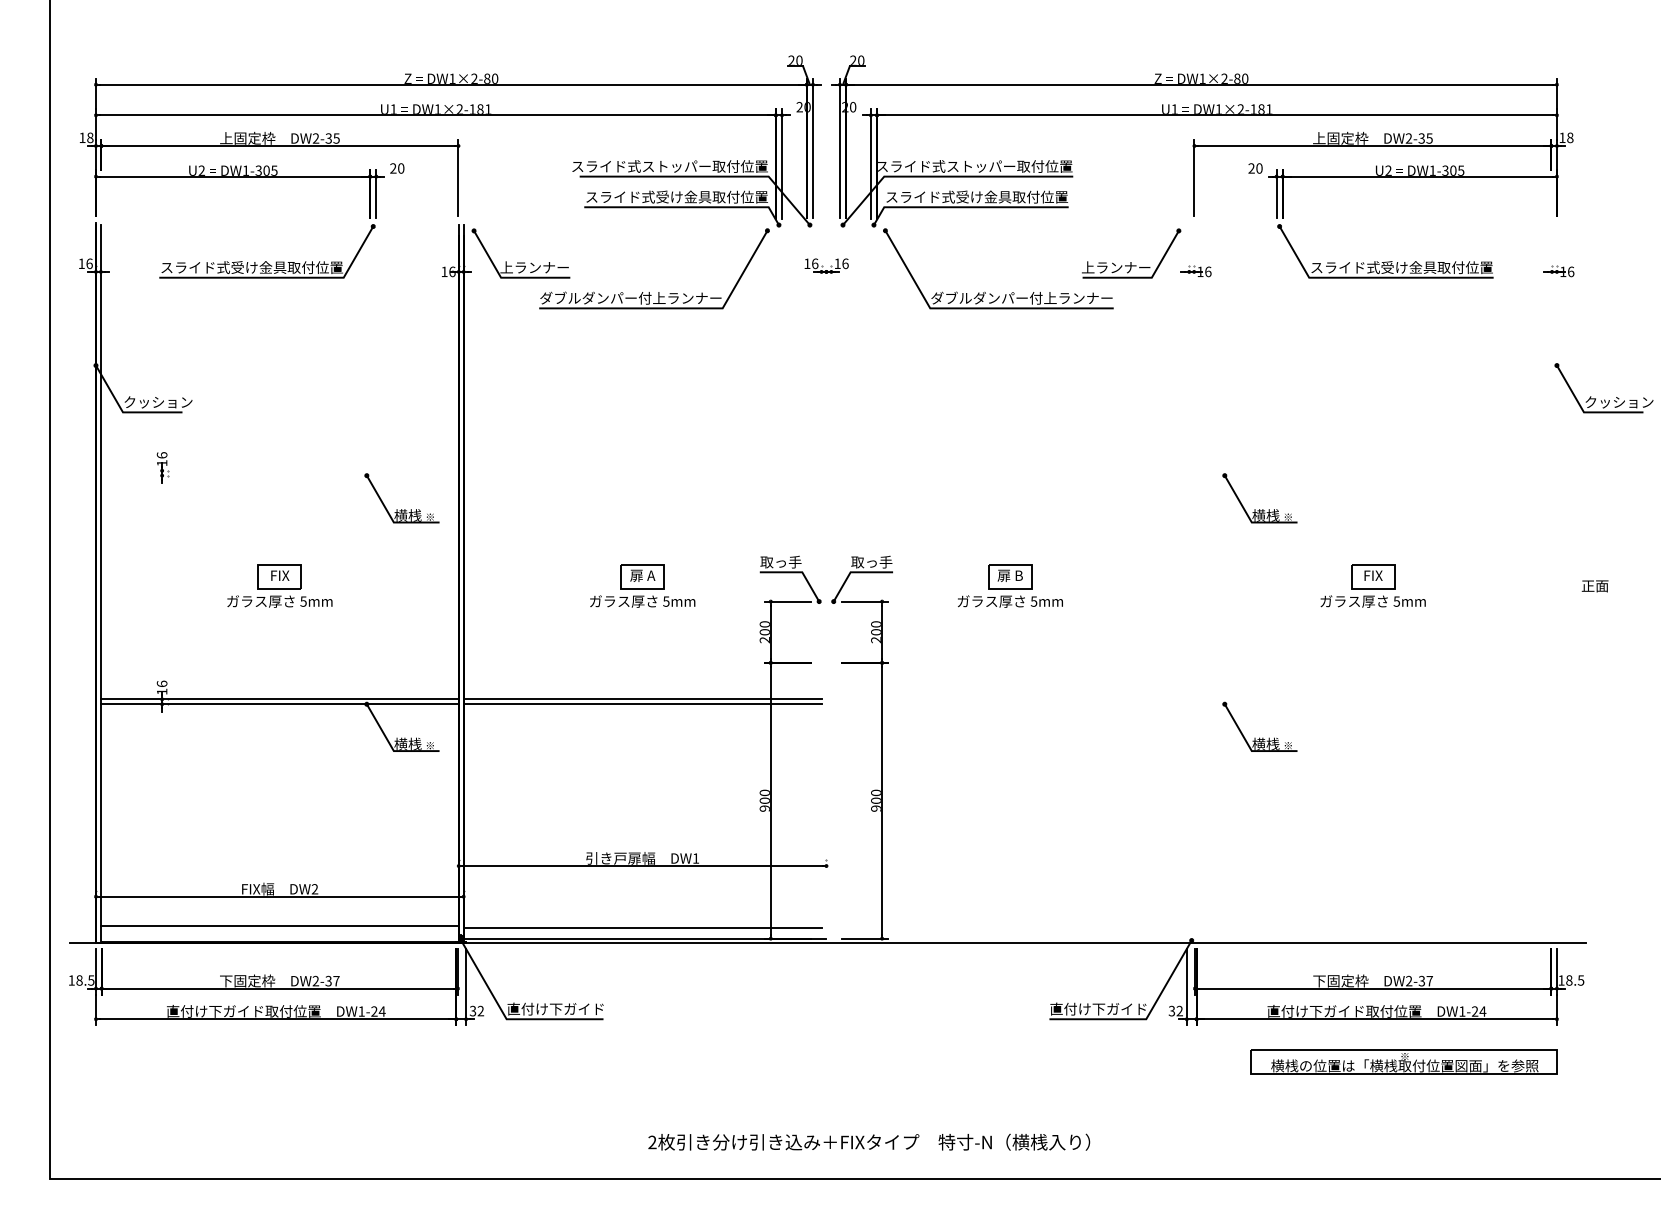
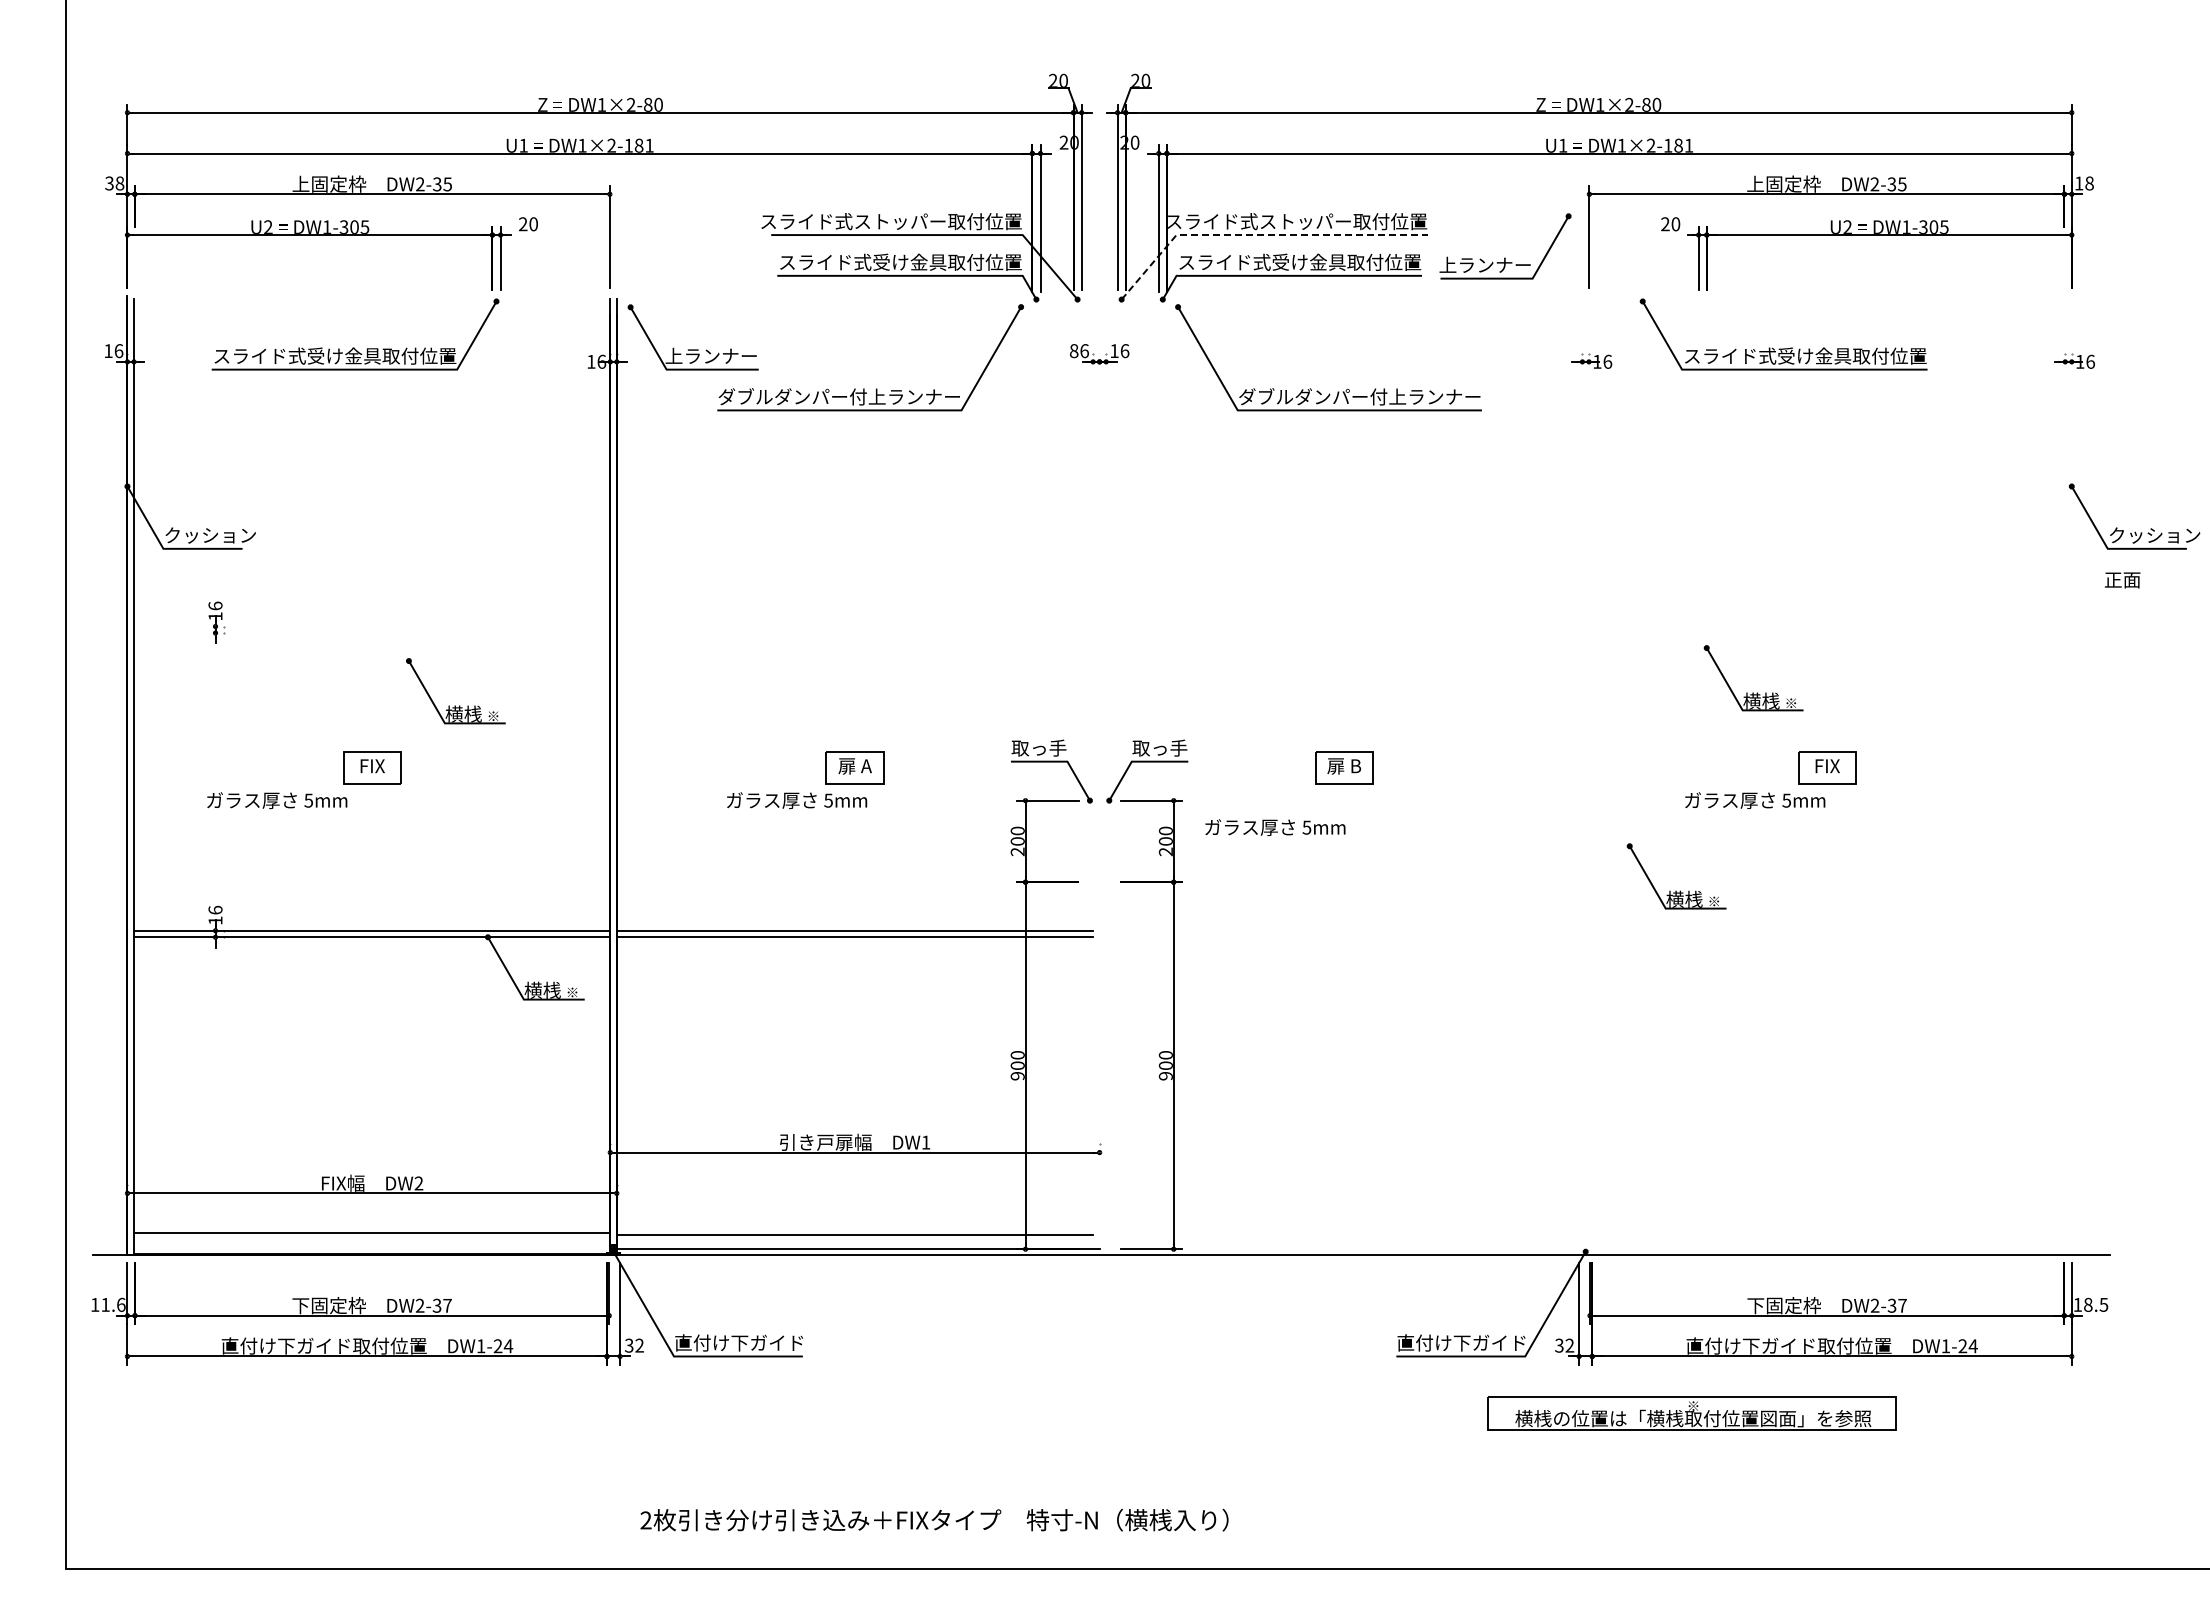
text: (82, 137) -> (109, 183), 18 -> 38
line: (946, 176) -> (1259, 235), solid -> dashed
part: (1131, 261) -> (1505, 257), moved
part: (1385, 261) -> (1783, 348), moved
text: (806, 264) -> (1073, 351), 16 -> 86
part: (401, 509) -> (455, 705), moved
part: (1259, 509) -> (1753, 692), moved
text: (1595, 586) -> (2122, 580), moved
text: (280, 601) -> (277, 800), moved
text: (643, 601) -> (797, 800), moved
text: (1010, 601) -> (1275, 827), moved
text: (1373, 601) -> (1755, 800), moved
part: (1259, 737) -> (1676, 890), moved
text: (85, 980) -> (113, 1304), 18.5 -> 11.6
part: (1403, 1062) -> (1691, 1413), moved
text: (869, 1141) -> (934, 1519), moved

